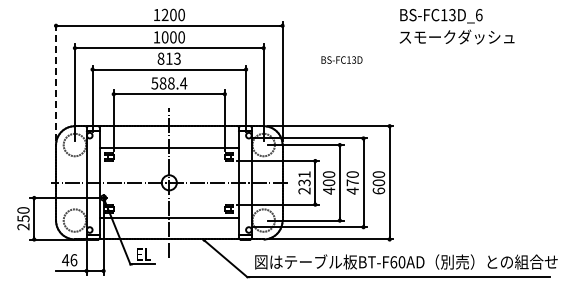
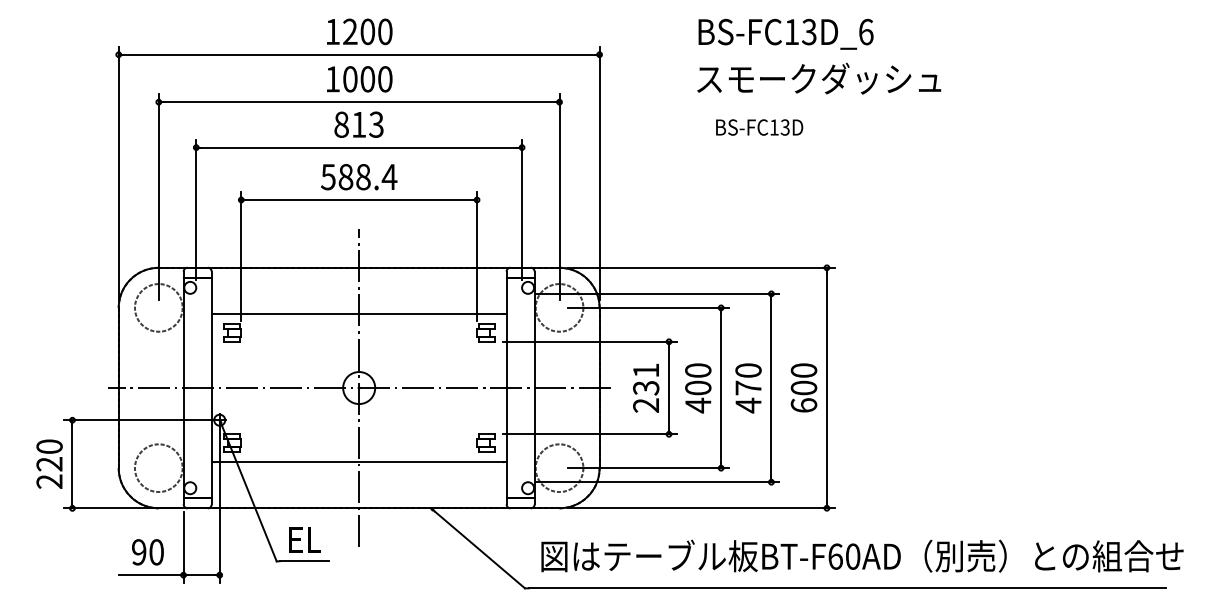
text: (456, 26) -> (818, 56), moved
text: (341, 59) -> (758, 126), moved
line: (56, 81) -> (119, 172), dashed -> solid
text: (23, 218) -> (49, 463), 250 -> 220
text: (69, 260) -> (147, 552), 46 -> 90

